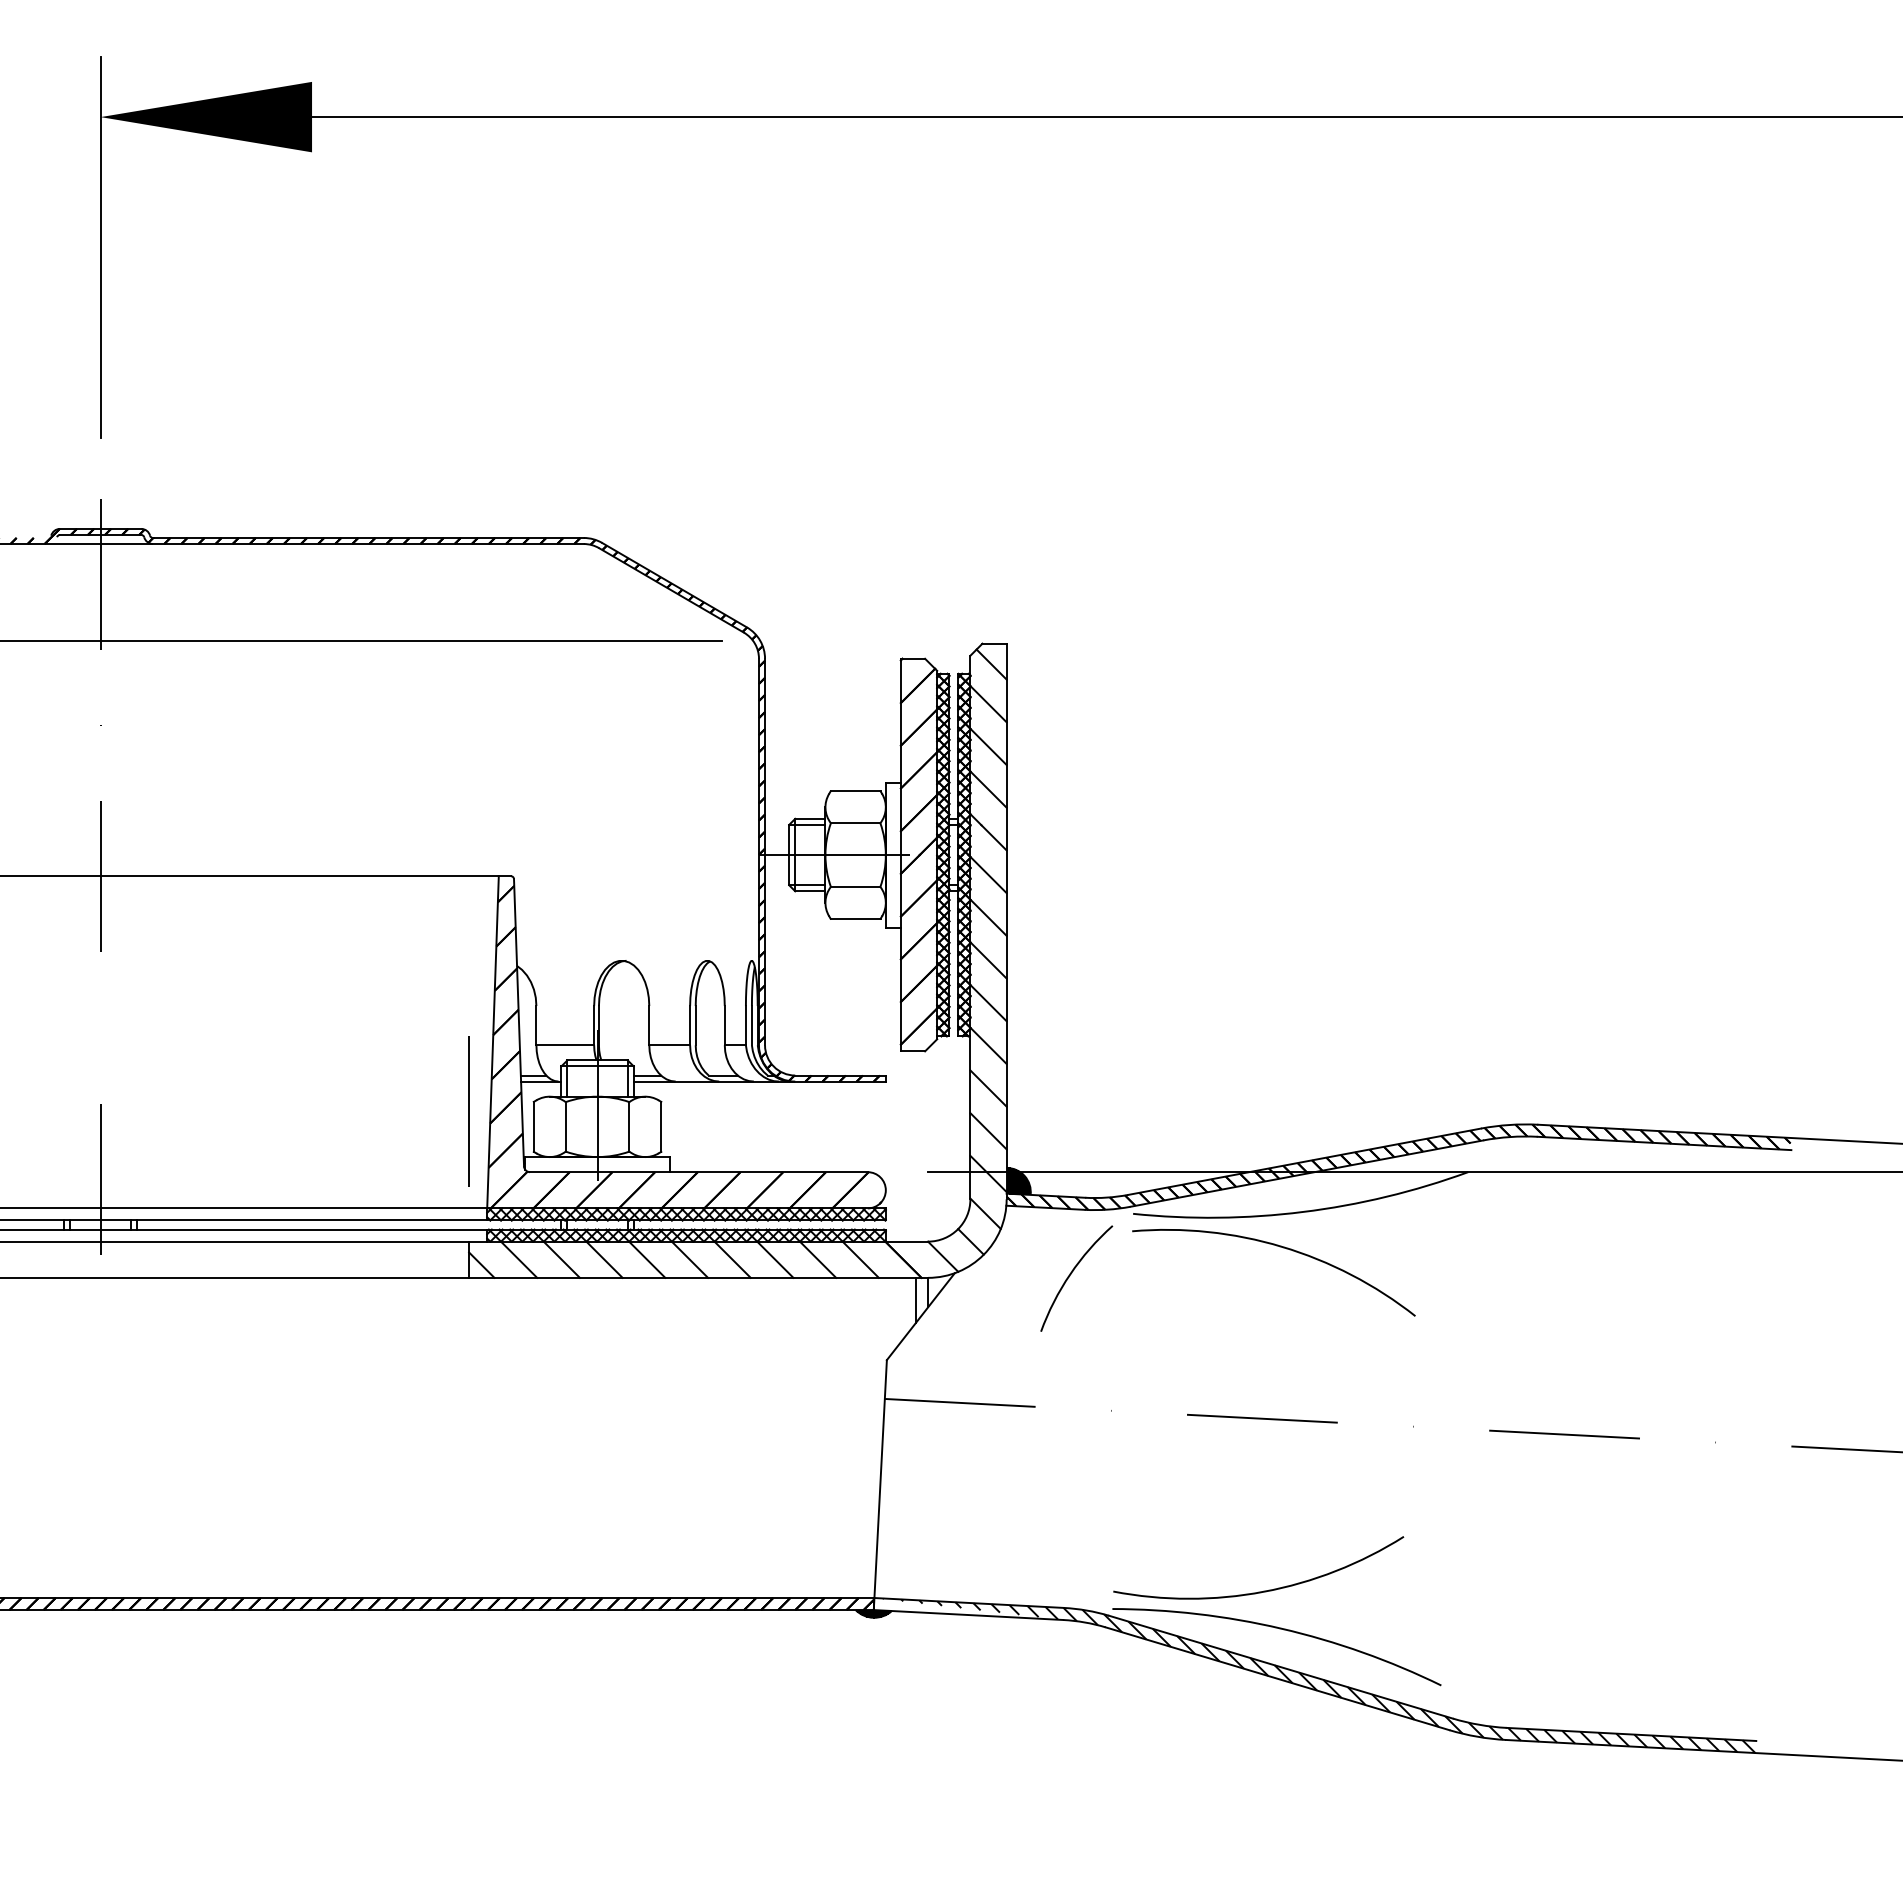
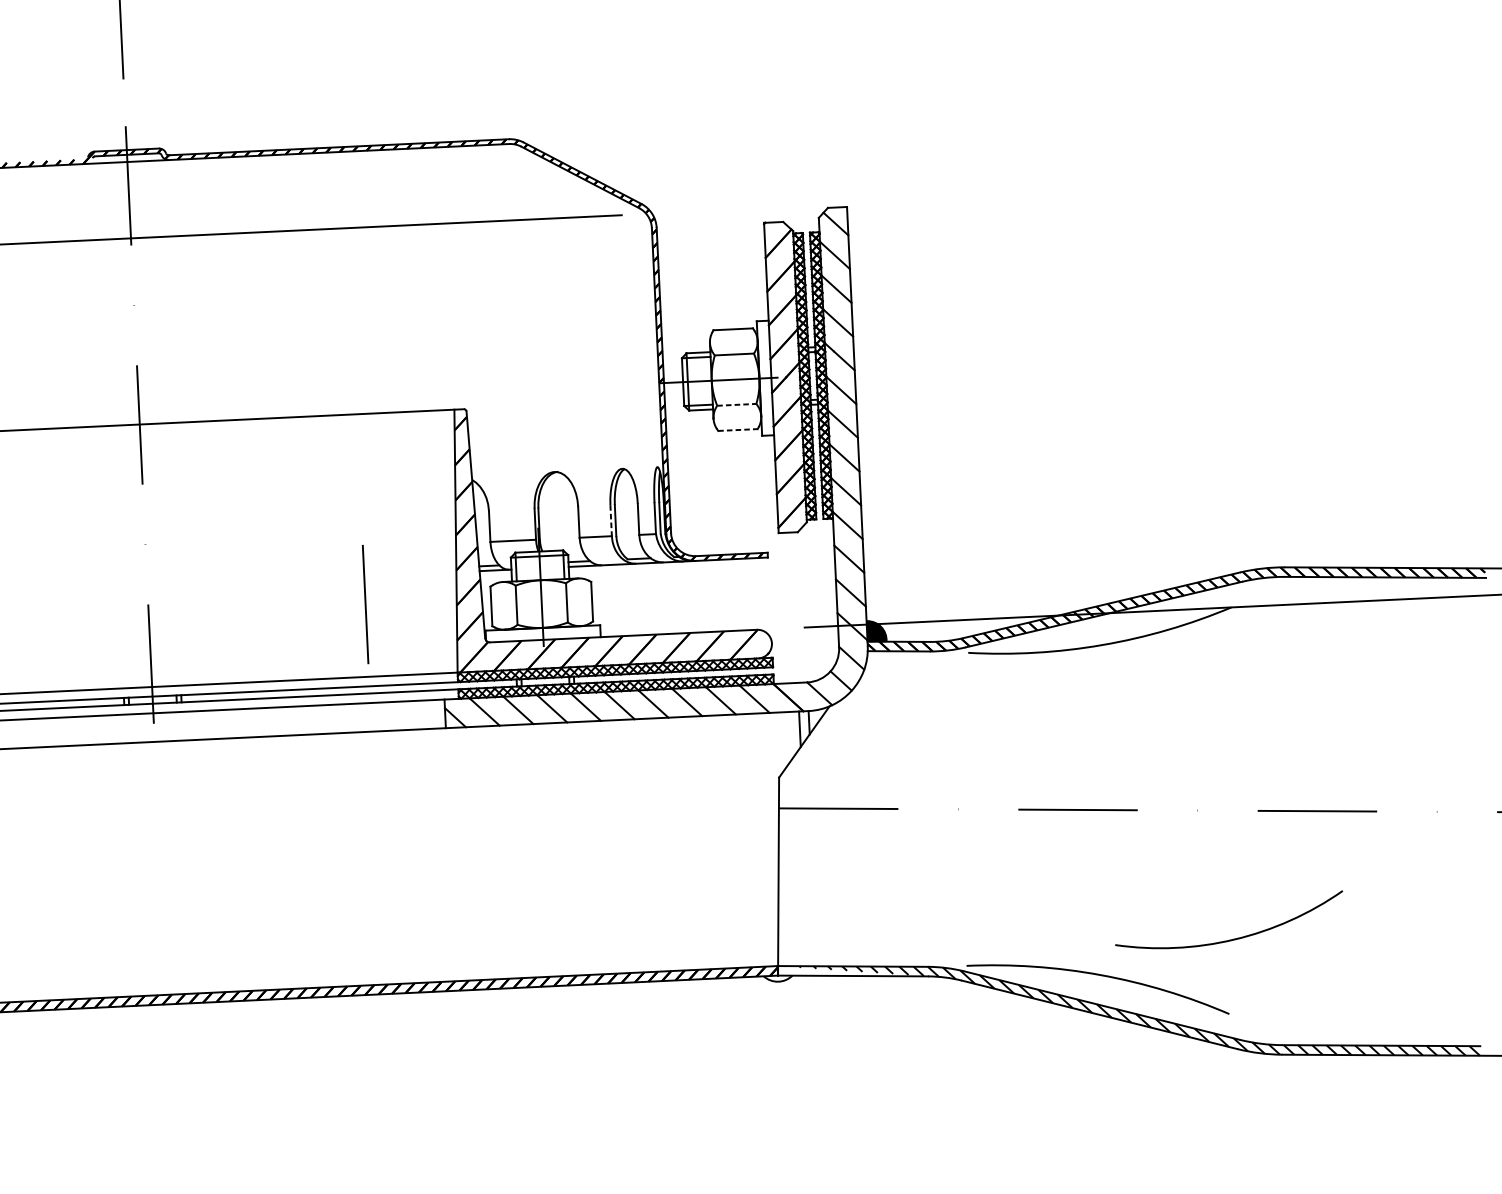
line: (855, 886) -> (736, 404), solid -> dashed
line: (856, 918) -> (738, 429), solid -> dashed
line: (690, 1025) -> (611, 520), solid -> dashed
line: (468, 1111) -> (365, 604), moved
arc: (1279, 1247) -> (1085, 673), removed
arc: (1070, 1276) -> (921, 704), removed
arc: (1263, 1590) -> (1233, 938), moved
hatch: (873, 1613) -> (777, 978), removed

